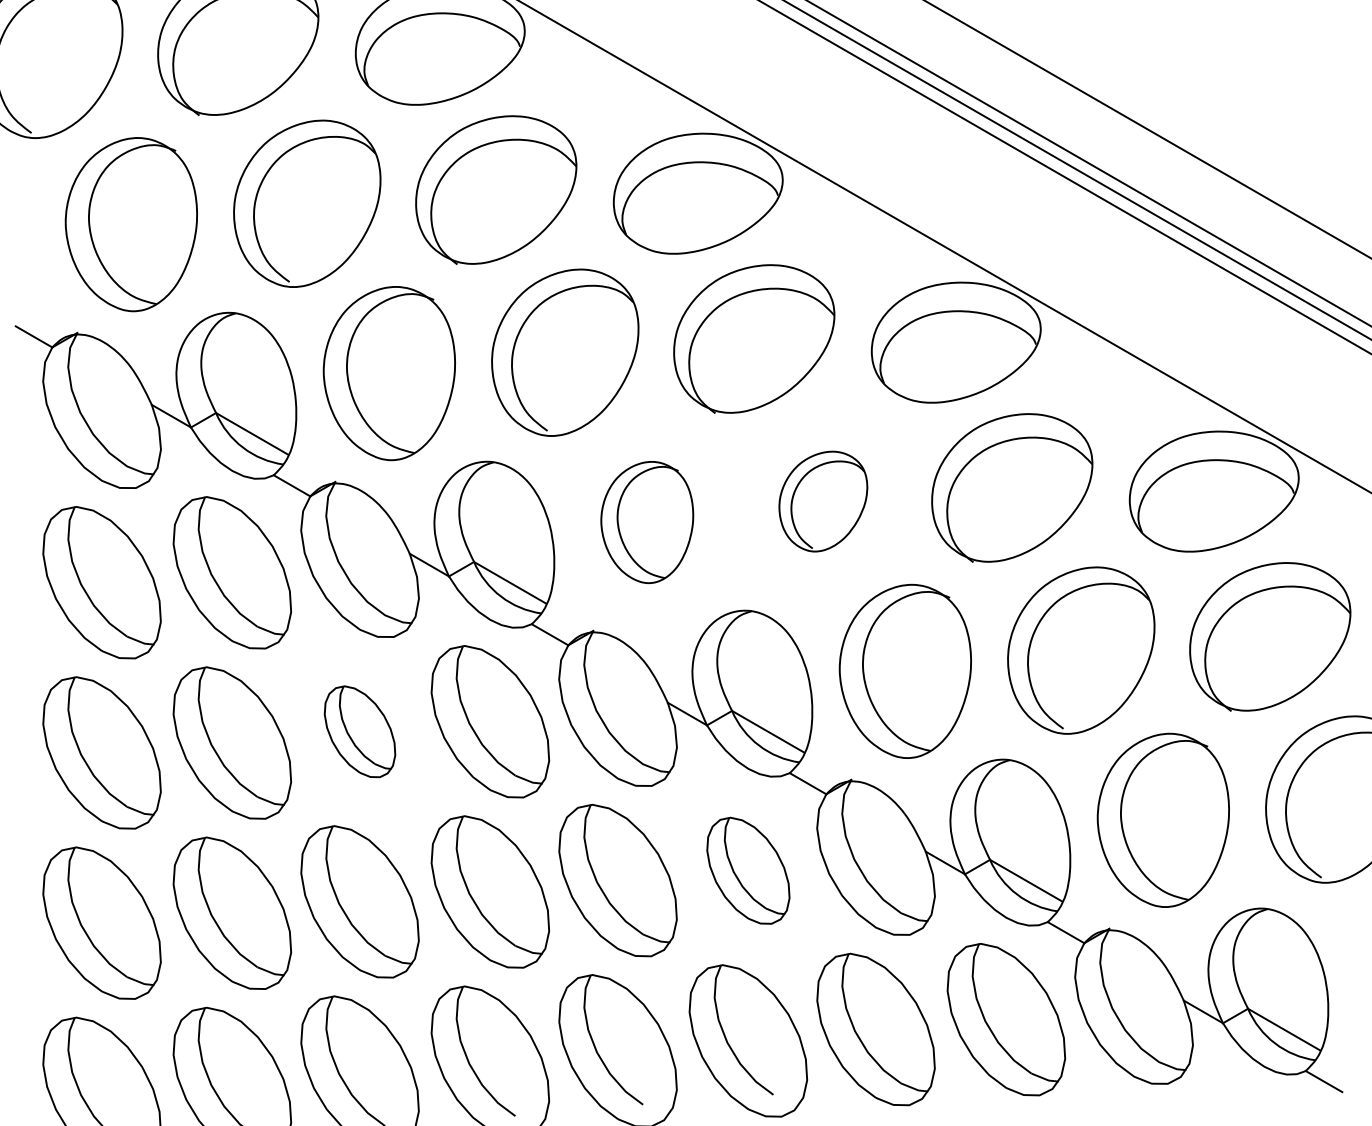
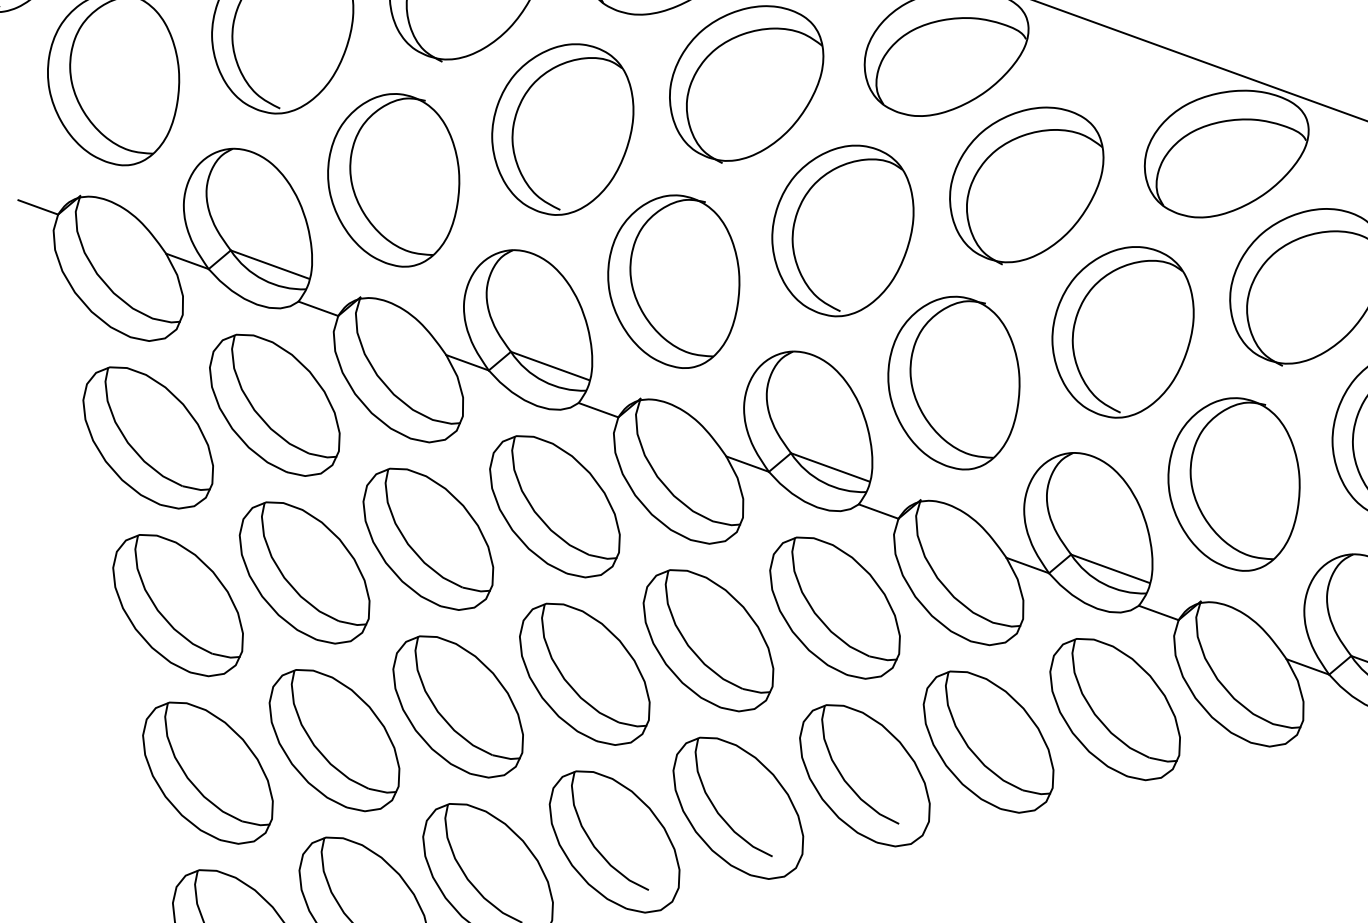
part: (823, 501) -> (844, 231), size x1.67
part: (646, 522) -> (673, 282), size x1.43
part: (359, 731) -> (427, 538), size x1.67
part: (748, 870) -> (835, 607), size x1.43

